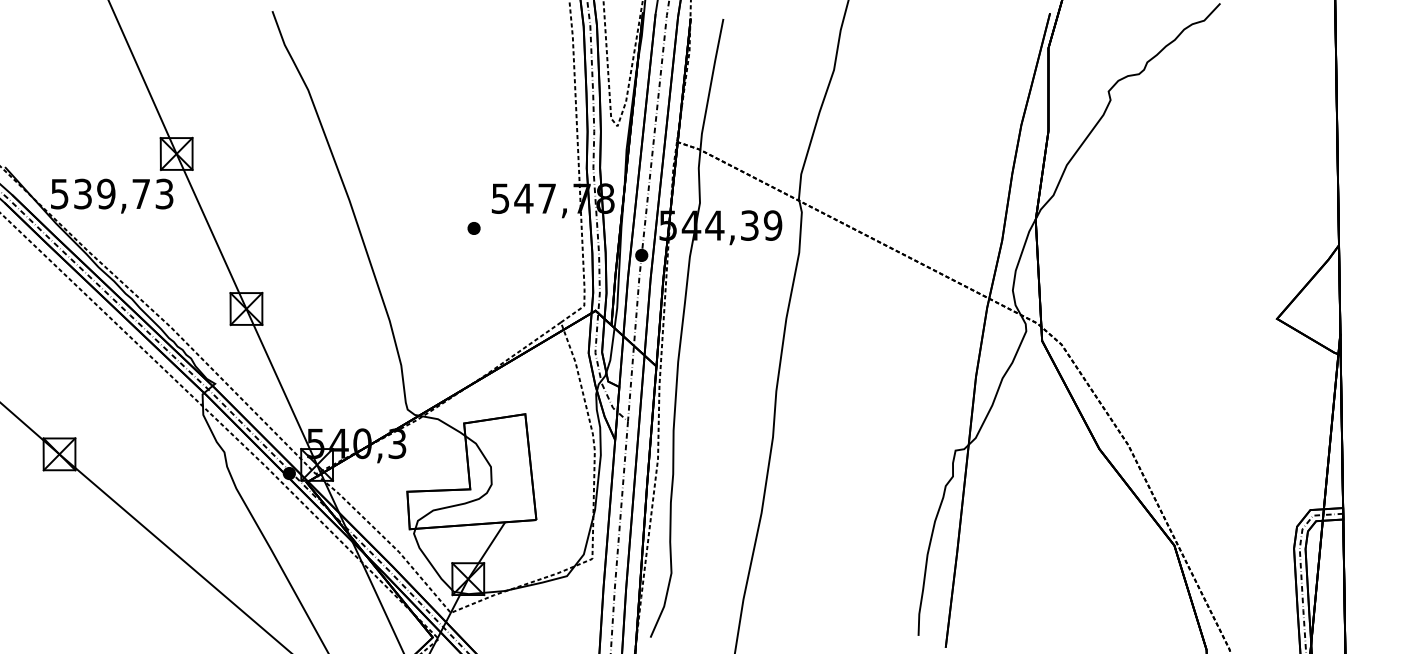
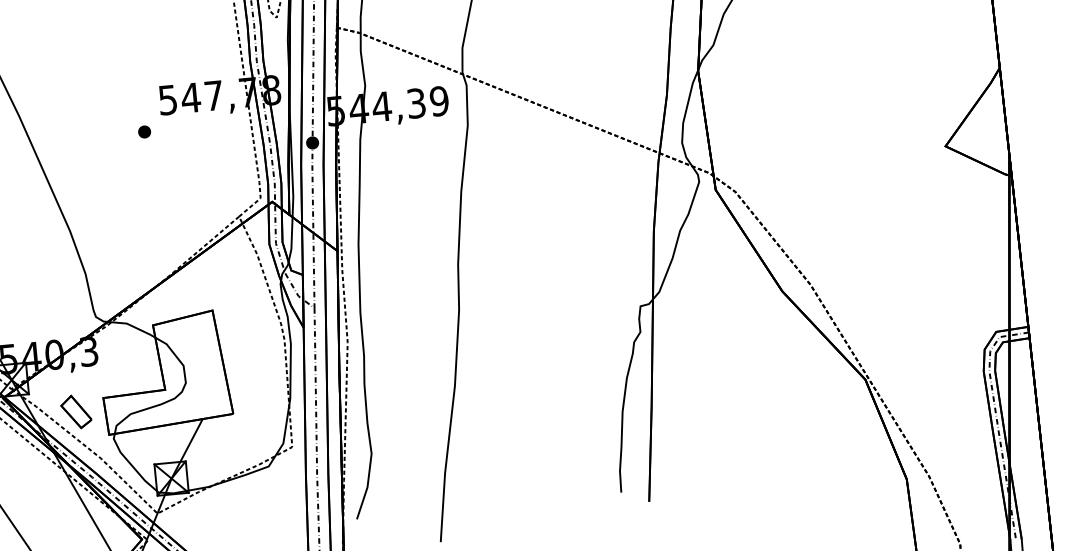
part: (378, 502) -> (75, 411), added

